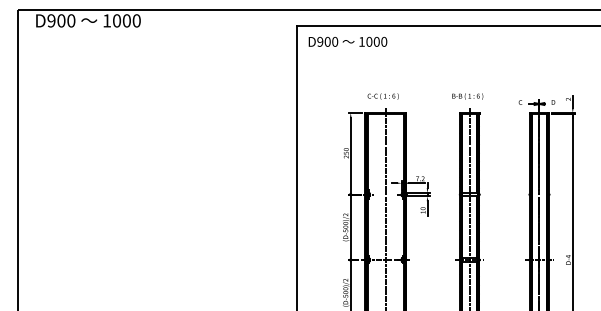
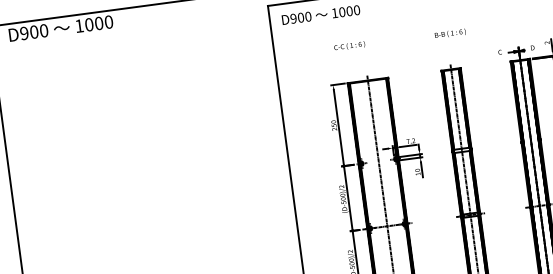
text: (382, 96) -> (348, 46), moved
text: (467, 96) -> (450, 33), moved

